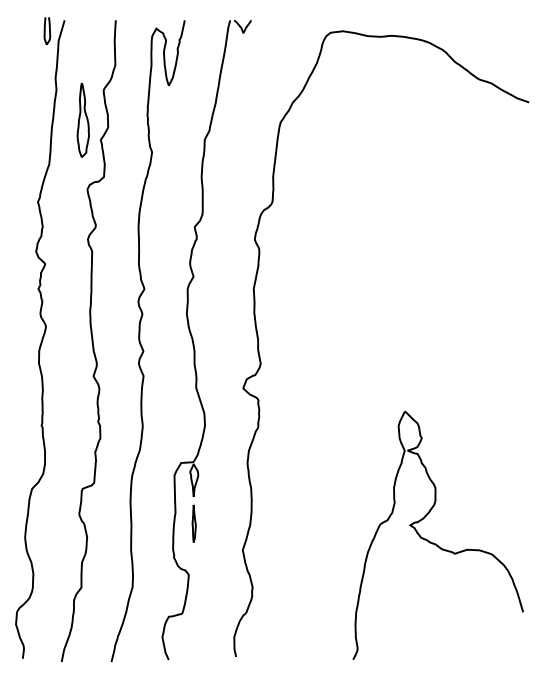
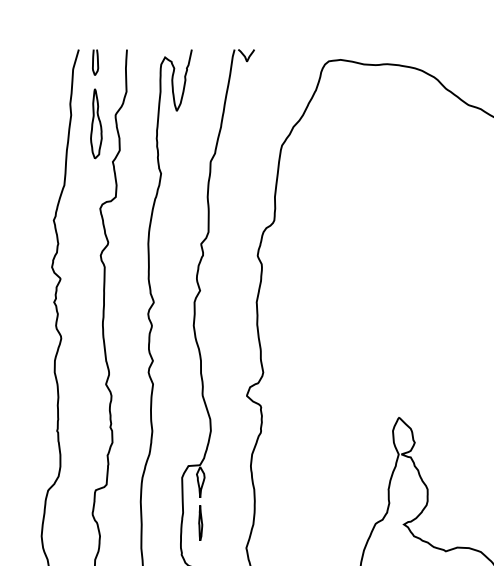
part: (47, 31) -> (95, 62), moved
part: (82, 120) -> (95, 124), moved

